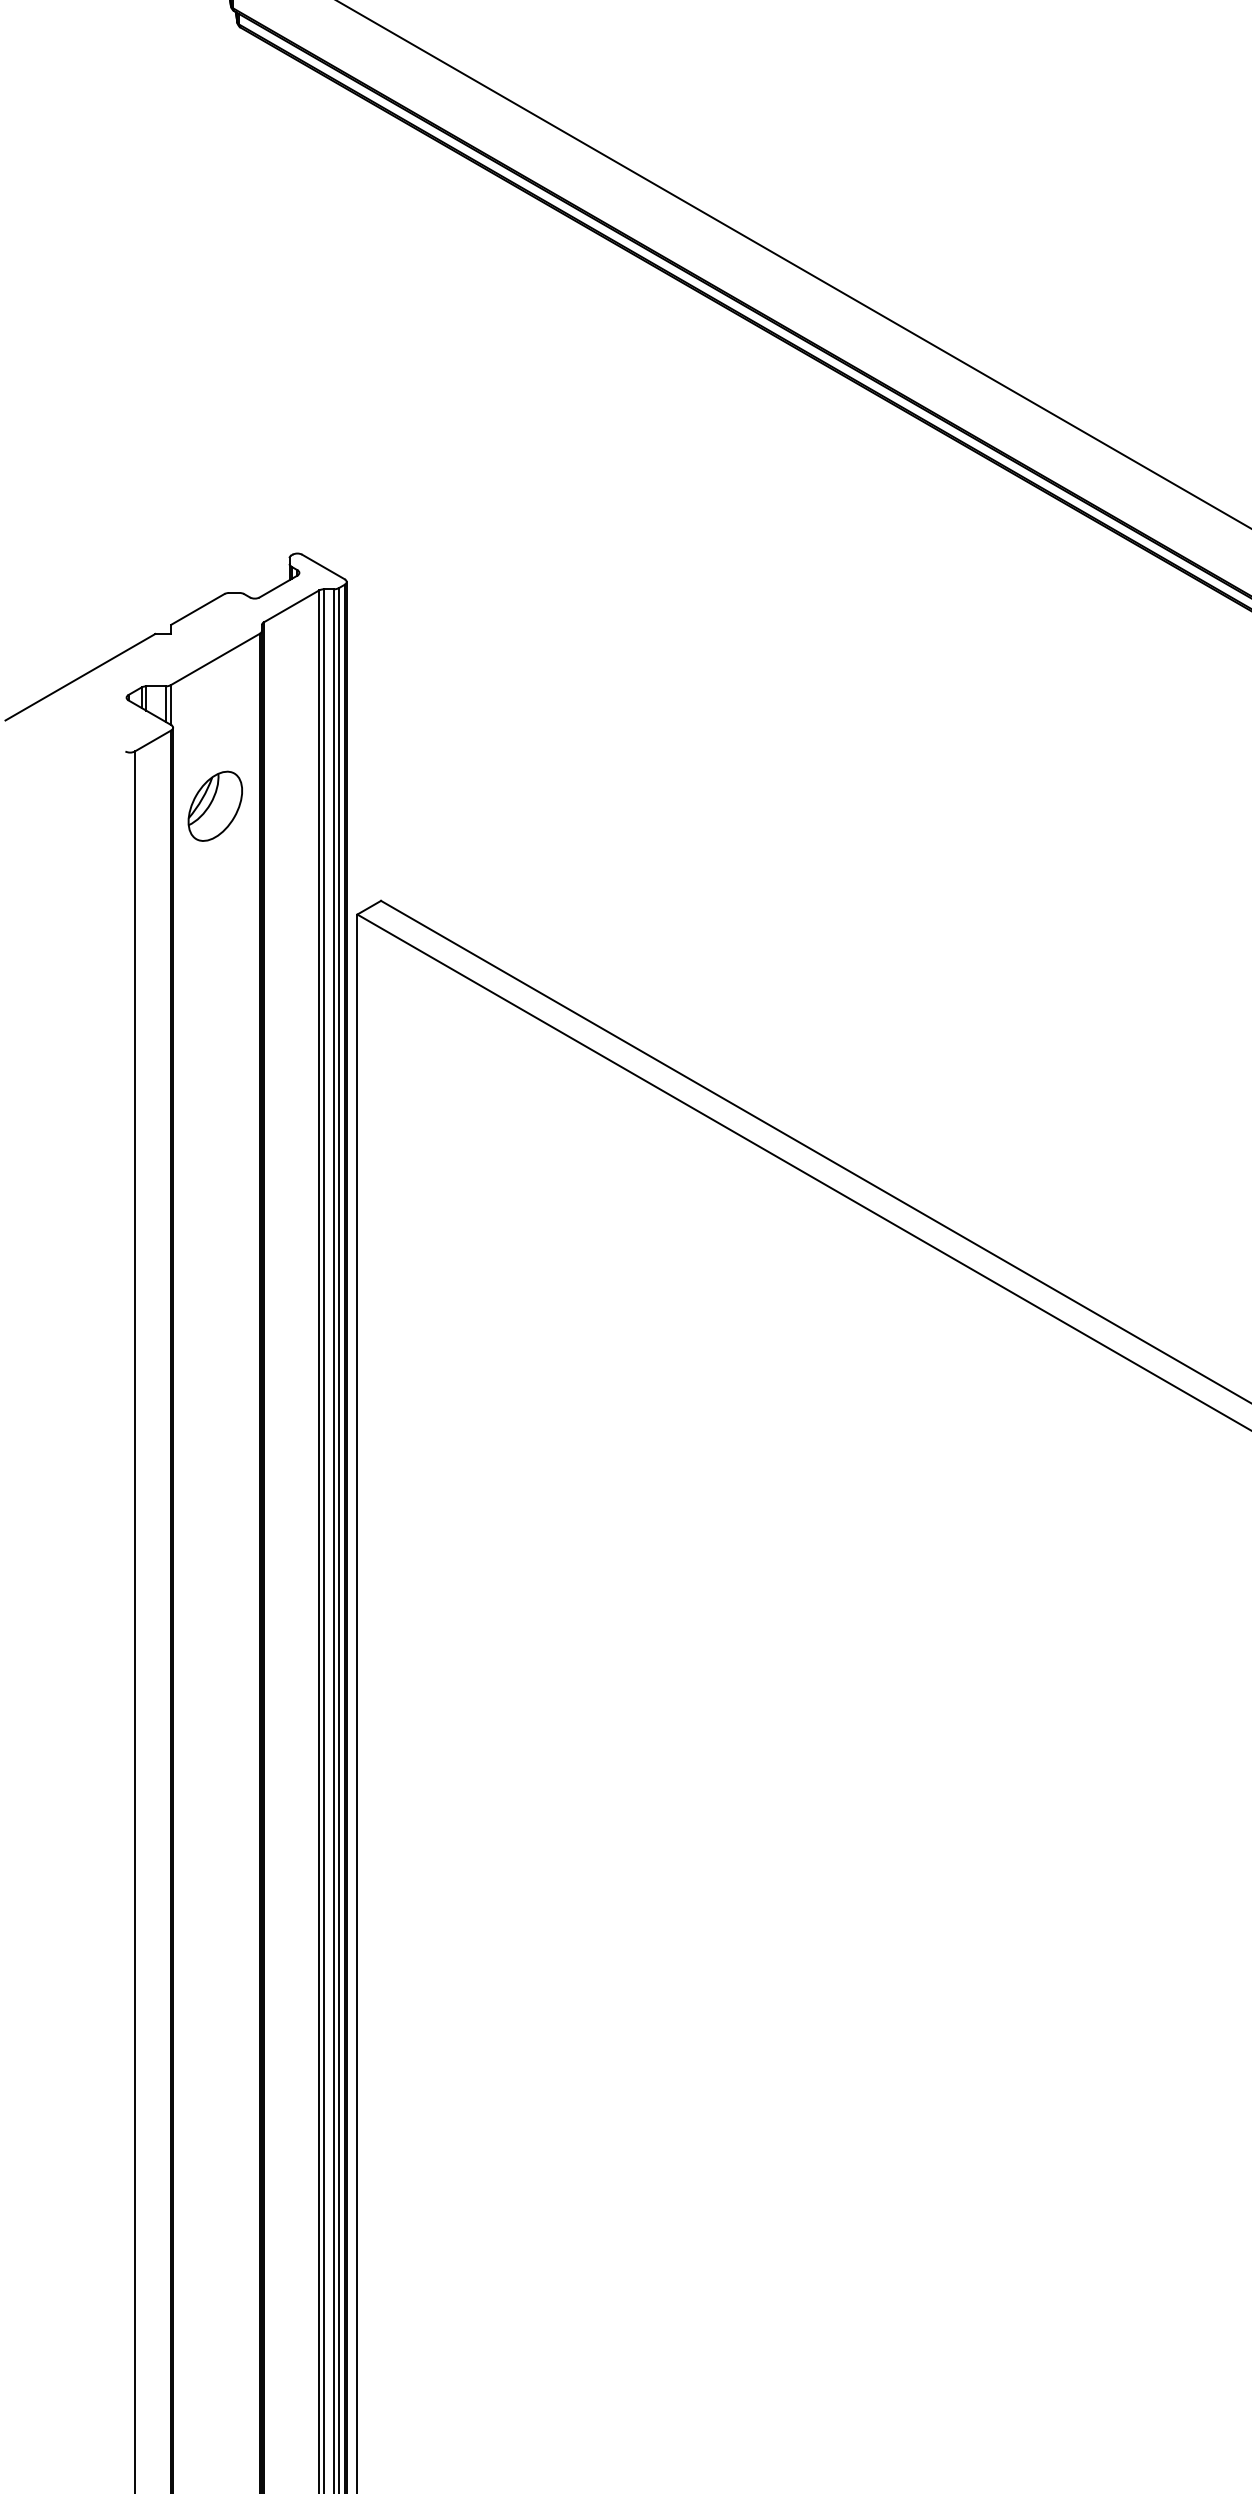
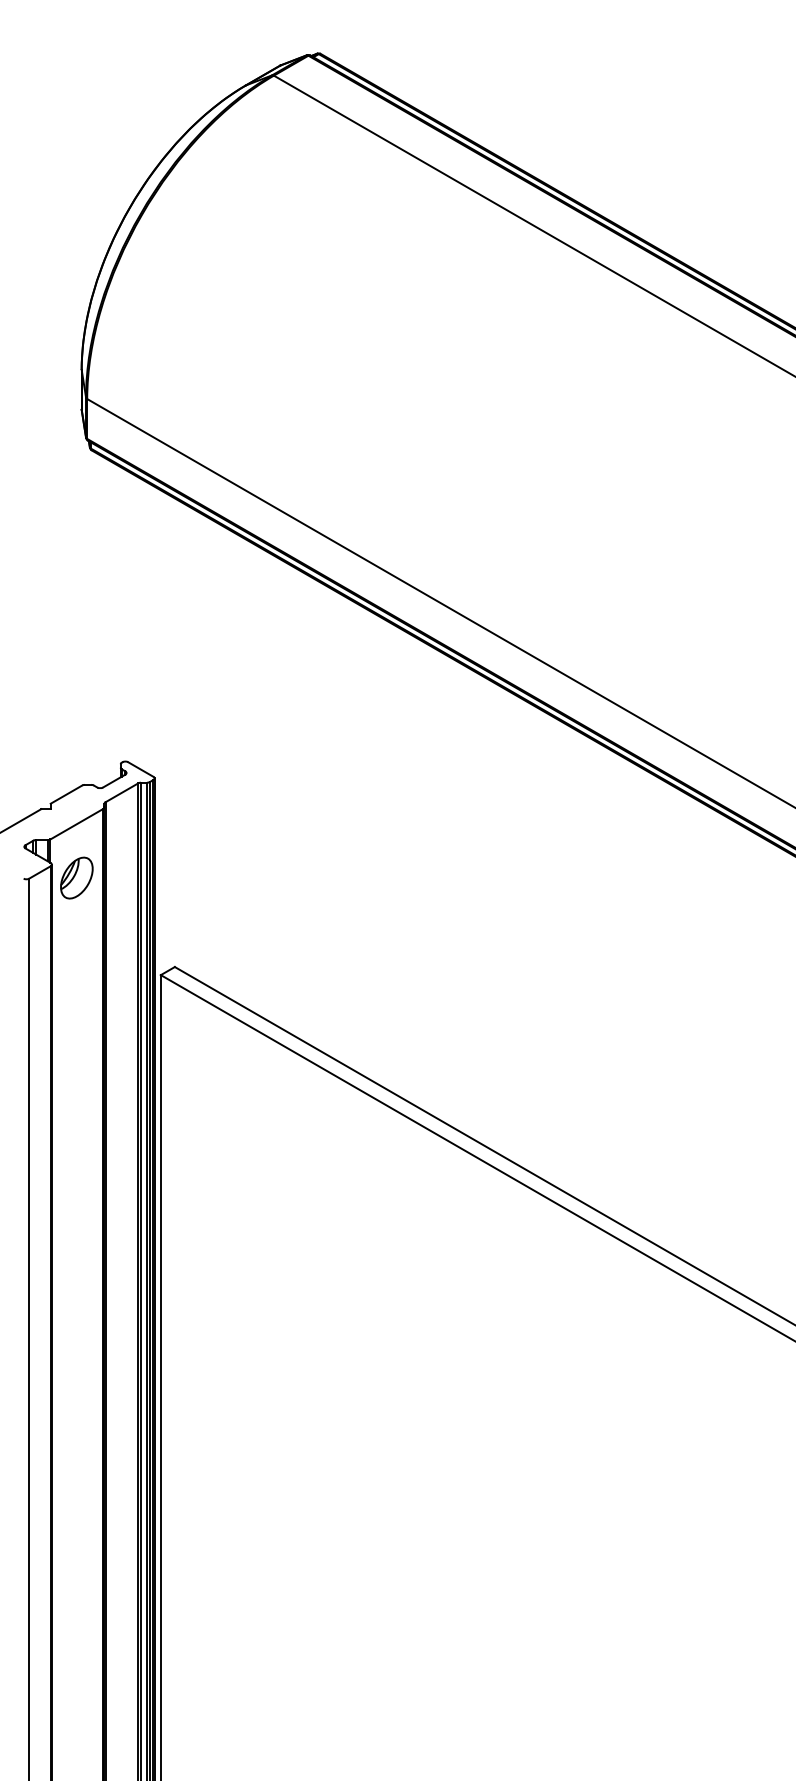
part: (214, 805) -> (76, 877), moved

